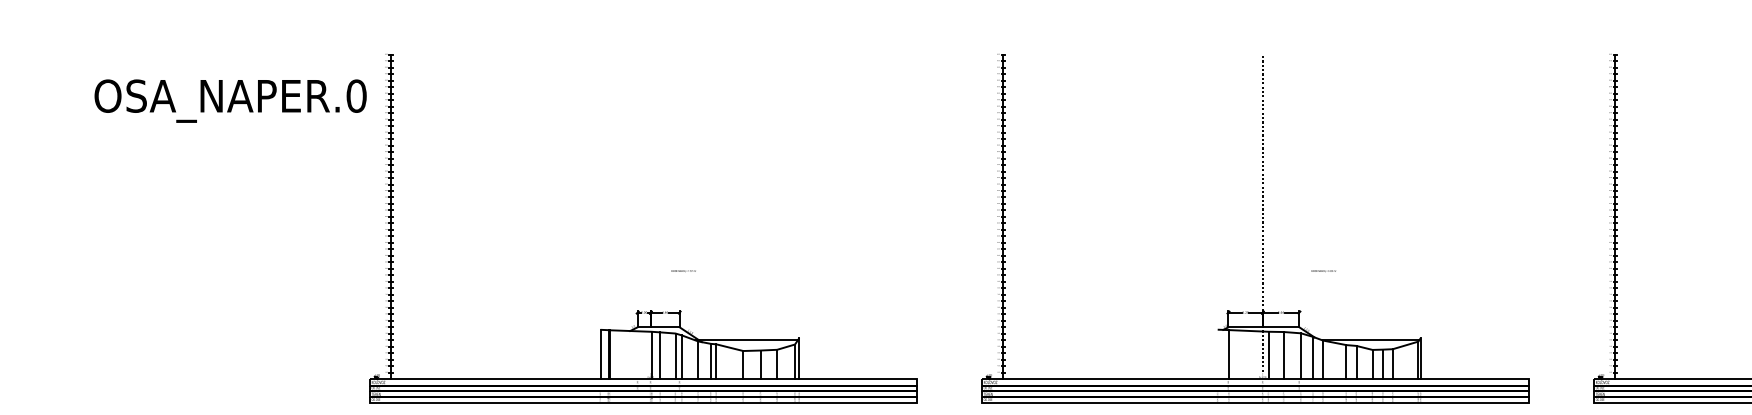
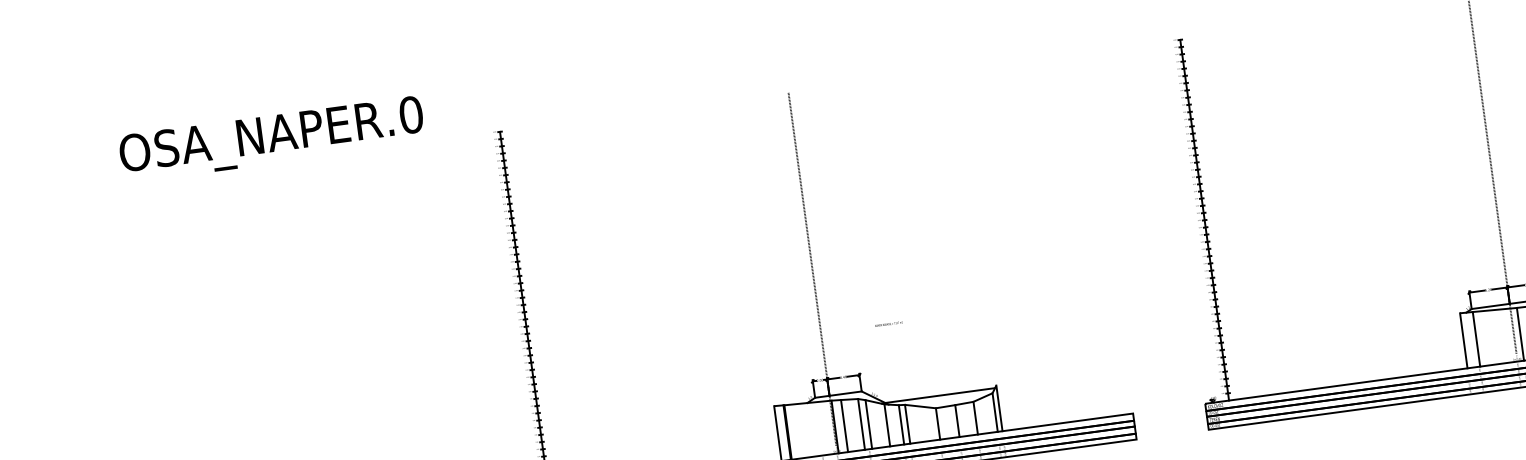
text: (230, 100) -> (271, 138), moved
line: (650, 213) -> (812, 269), added
text: (683, 271) -> (888, 324), moved
line: (1217, 354) -> (1463, 340), added

